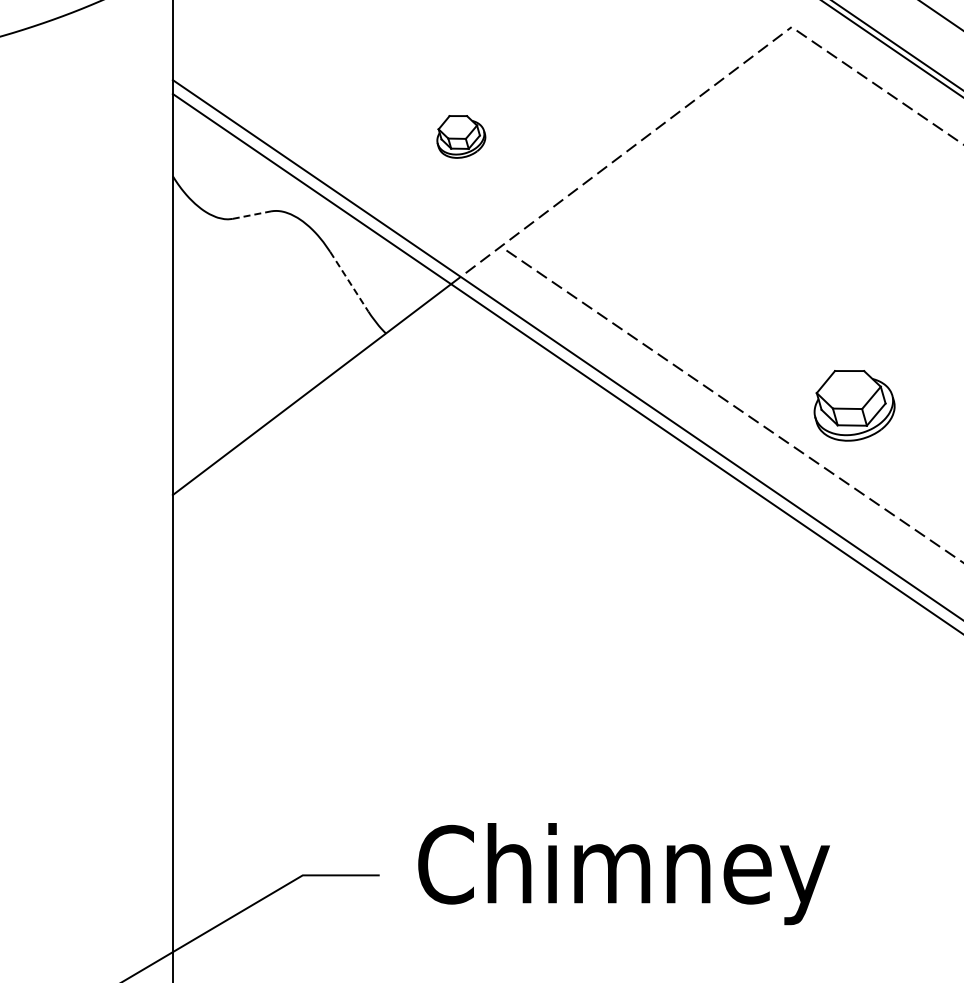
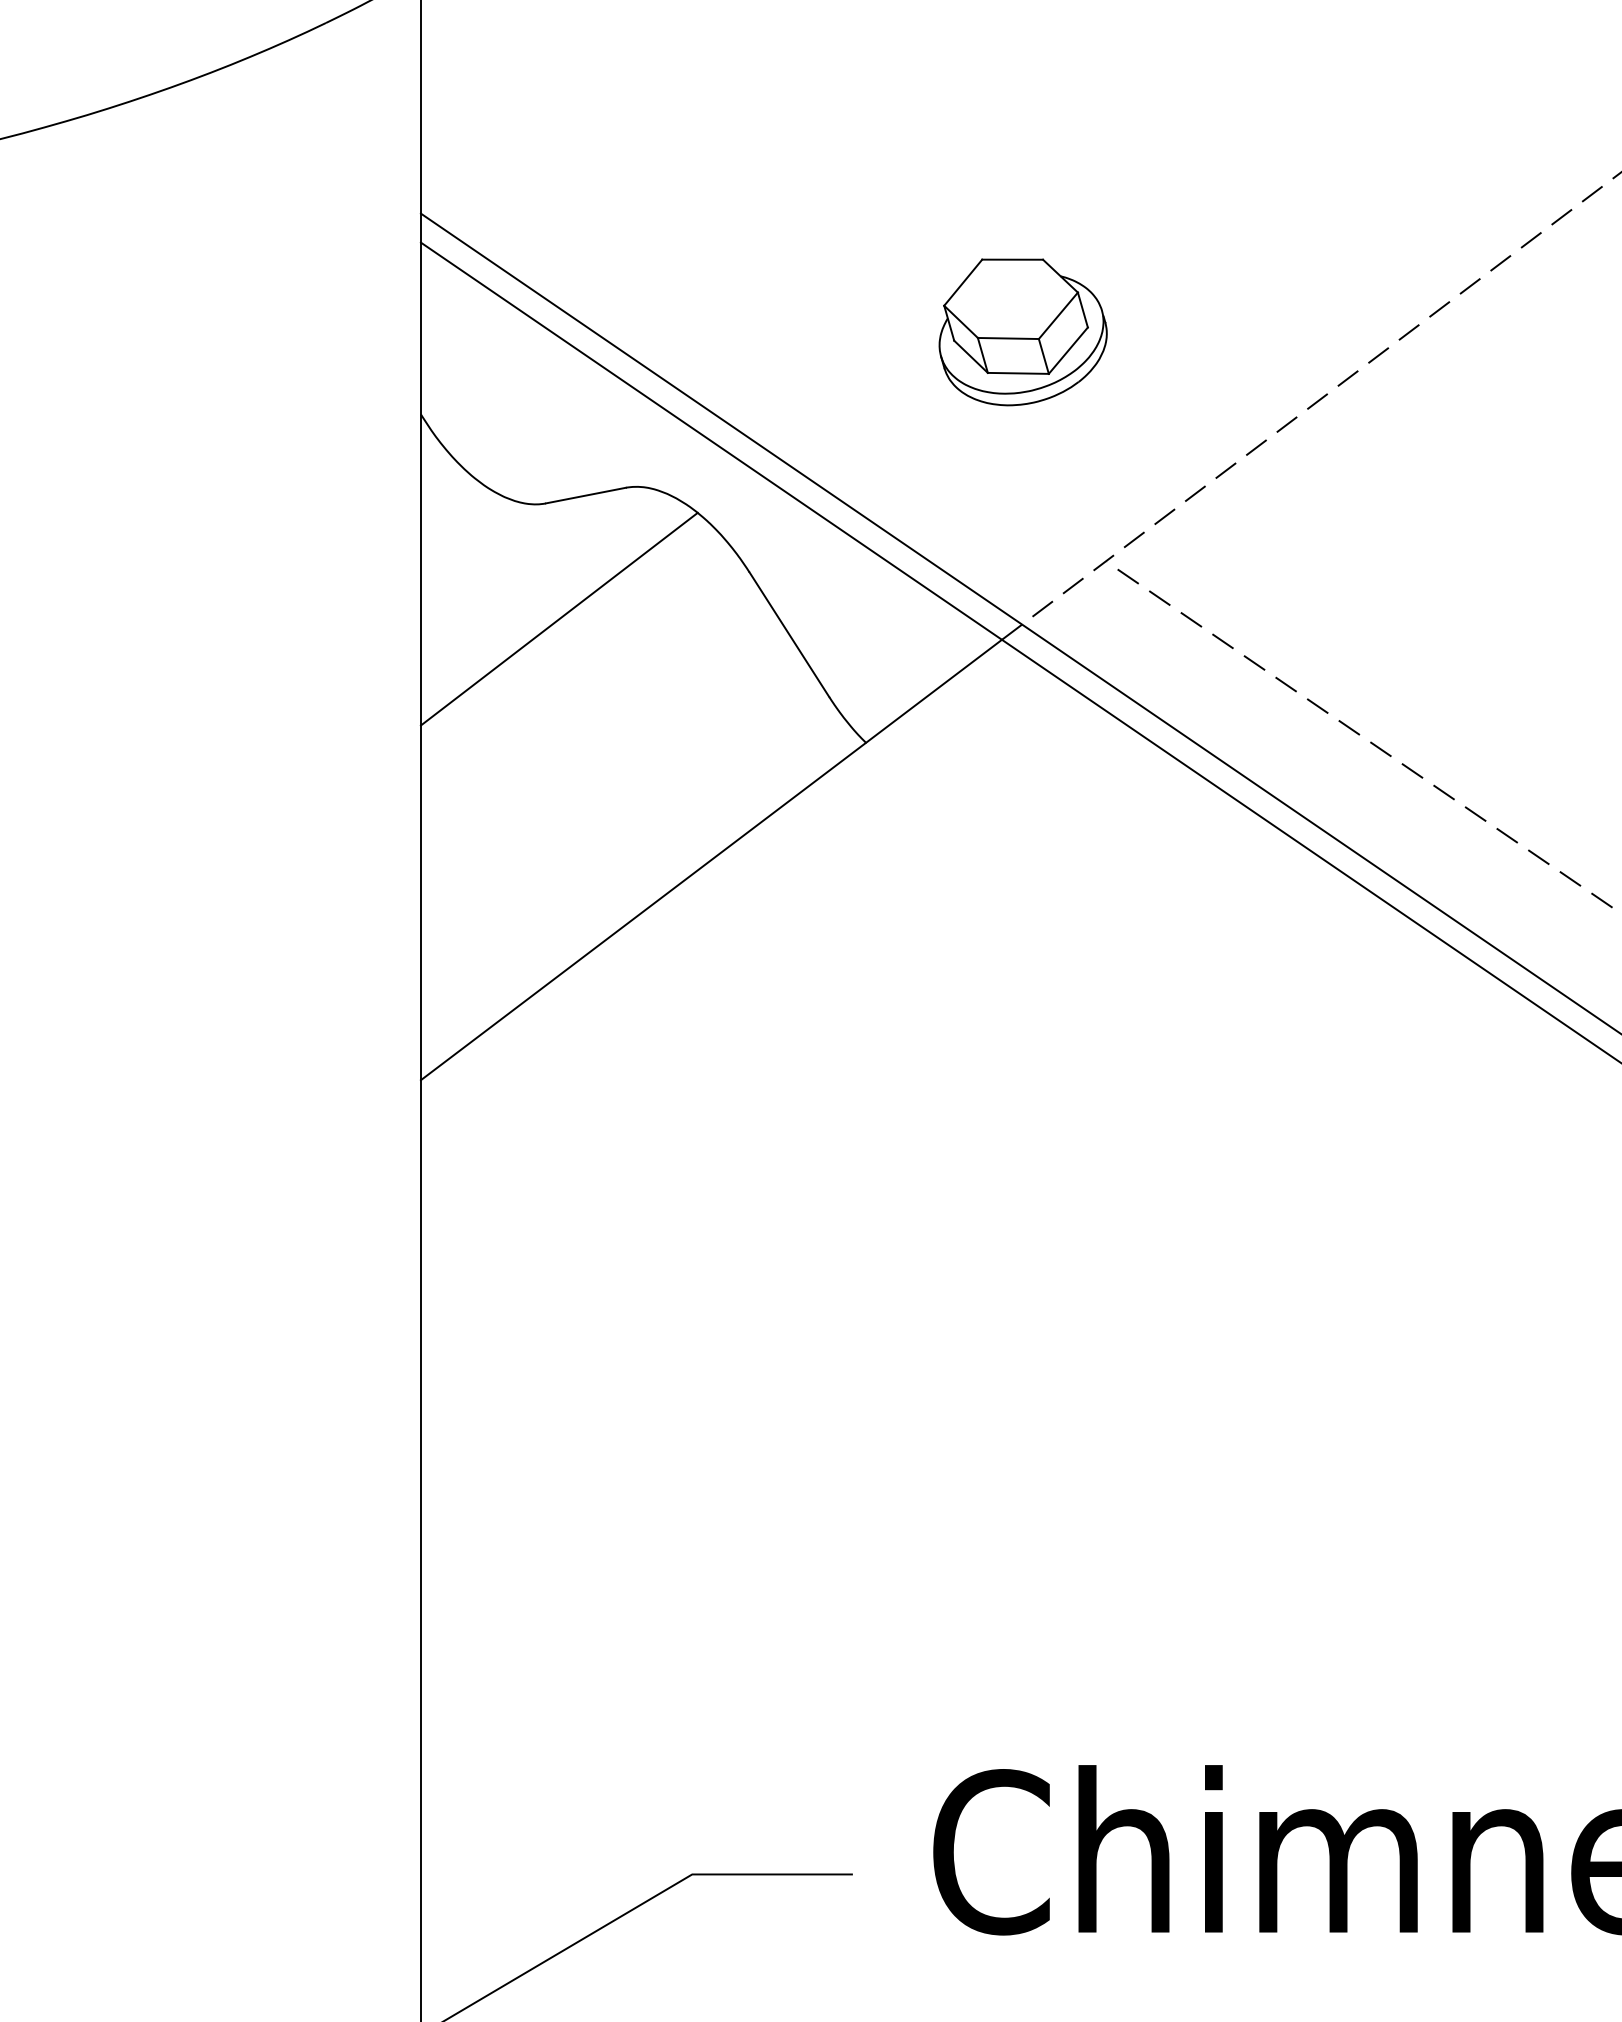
part: (461, 136) -> (1023, 331), size x1.67
line: (252, 215) -> (587, 496), dashed -> solid
line: (238, 274) -> (557, 619), added
line: (349, 282) -> (789, 636), dashed -> solid

